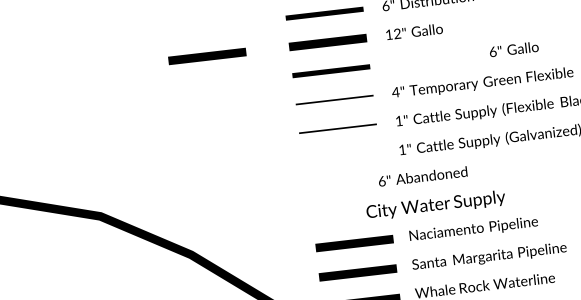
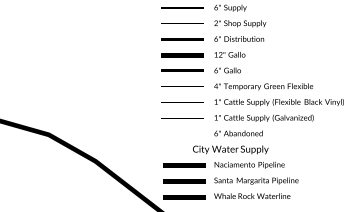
text: (513, 49) -> (227, 70), moved
line: (207, 57) -> (116, 55), removed
line: (341, 158) -> (182, 118), added
text: (422, 176) -> (238, 133), moved

